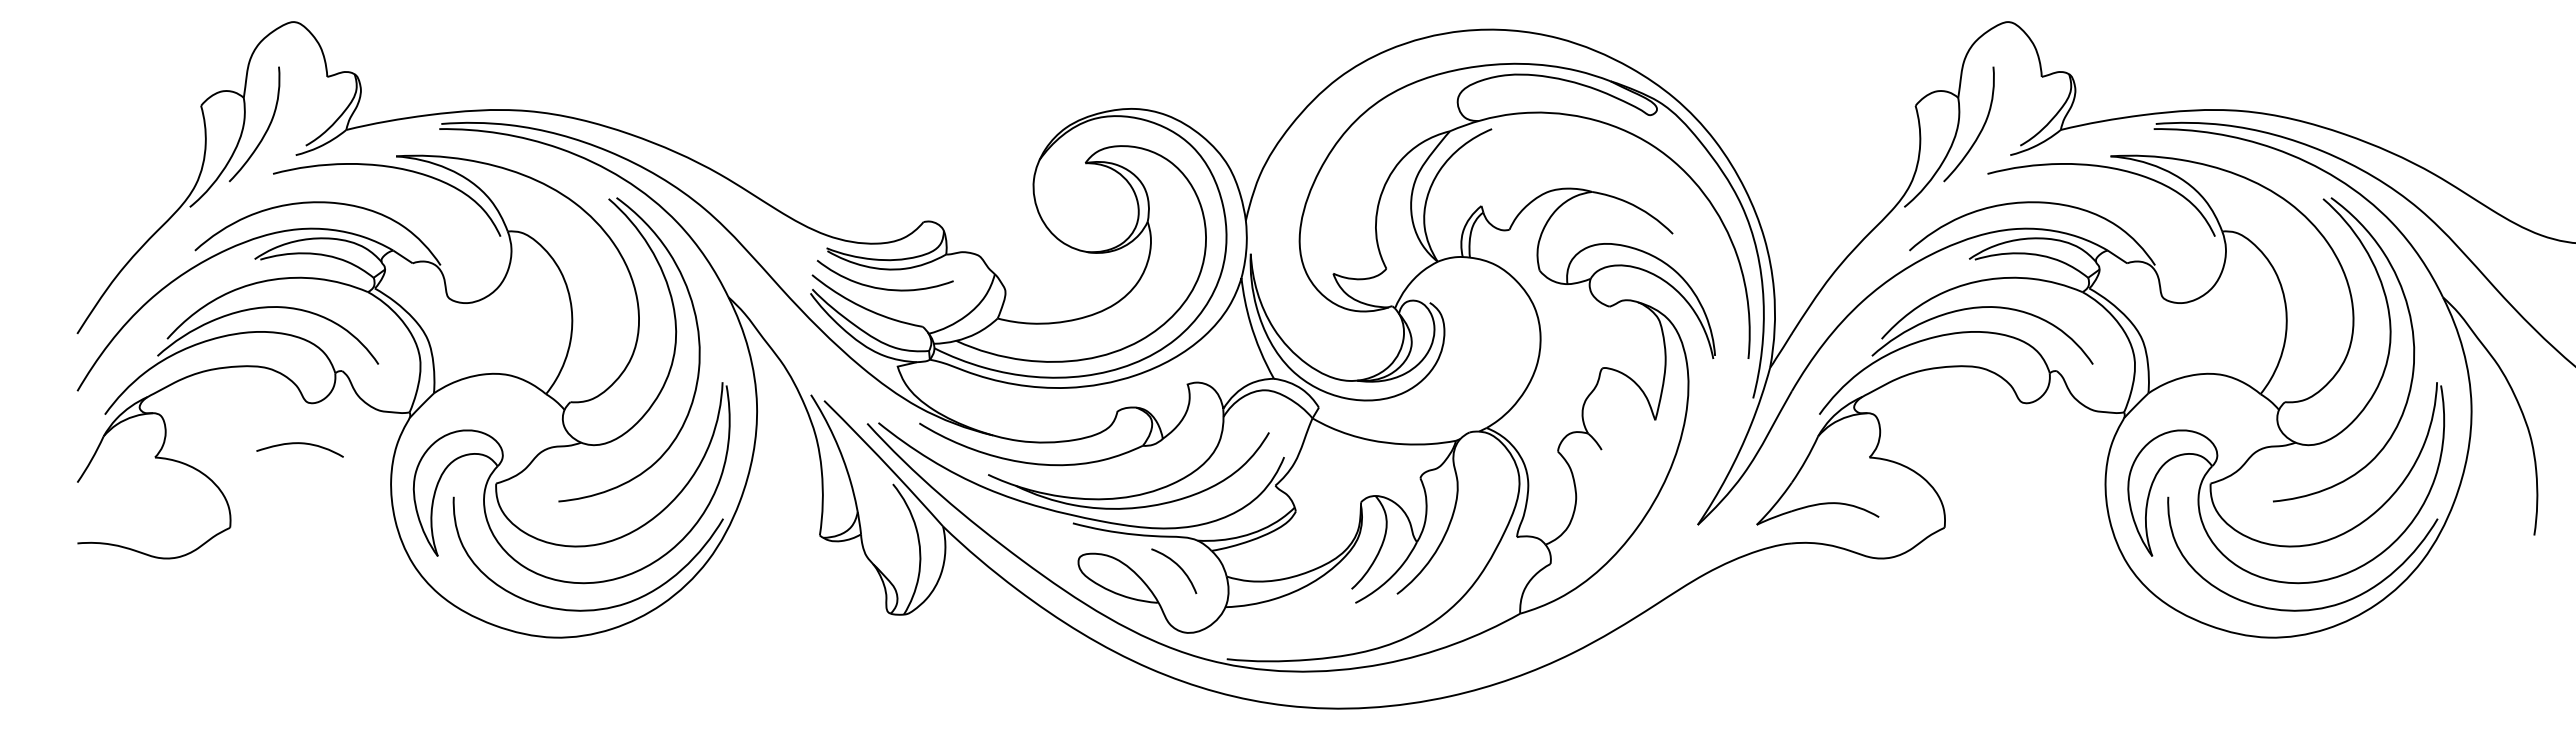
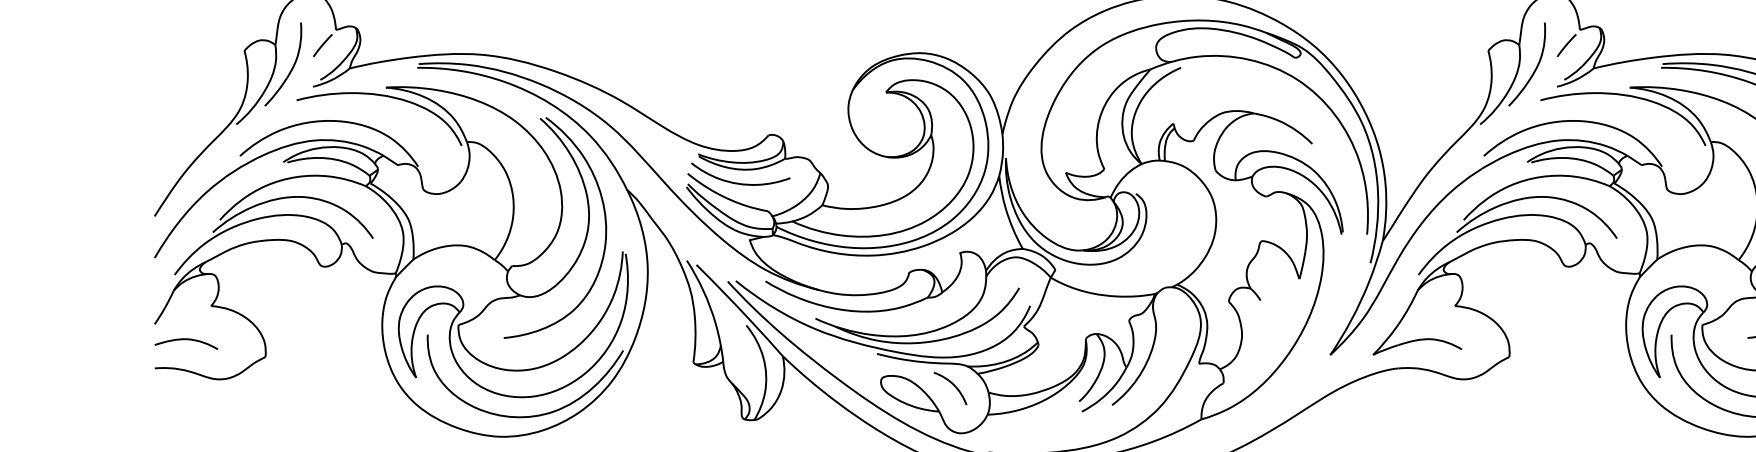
curve: (308, 98) -> (322, 45), added
curve: (2023, 98) -> (1566, 45), added
curve: (299, 444) -> (185, 340), moved

